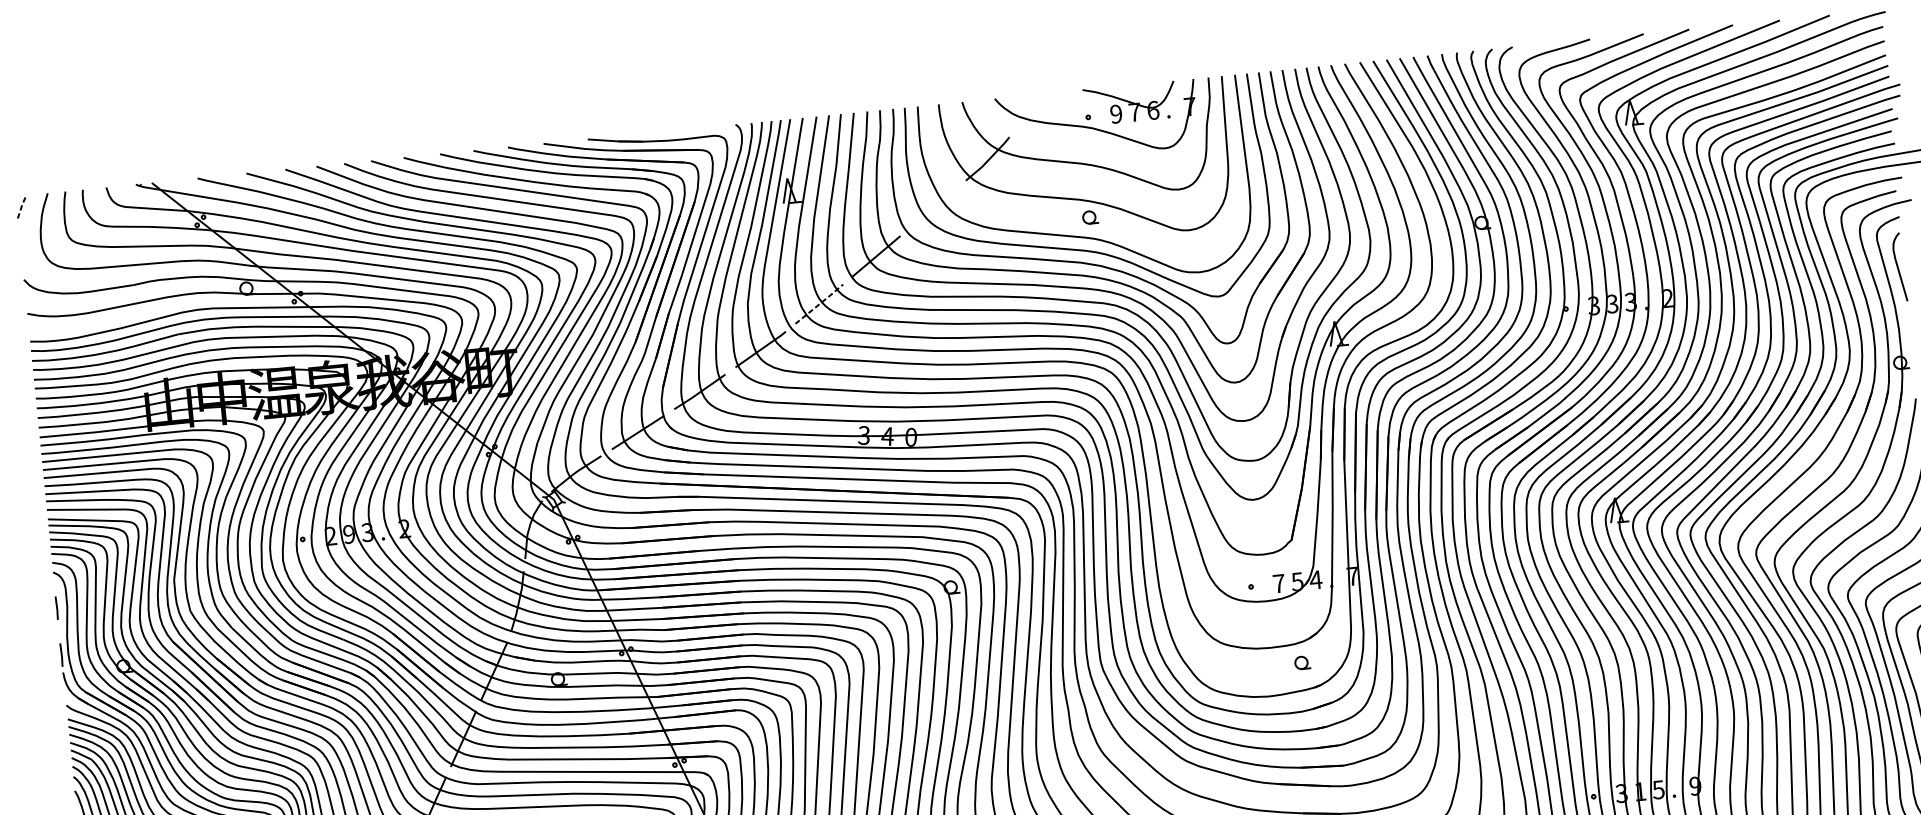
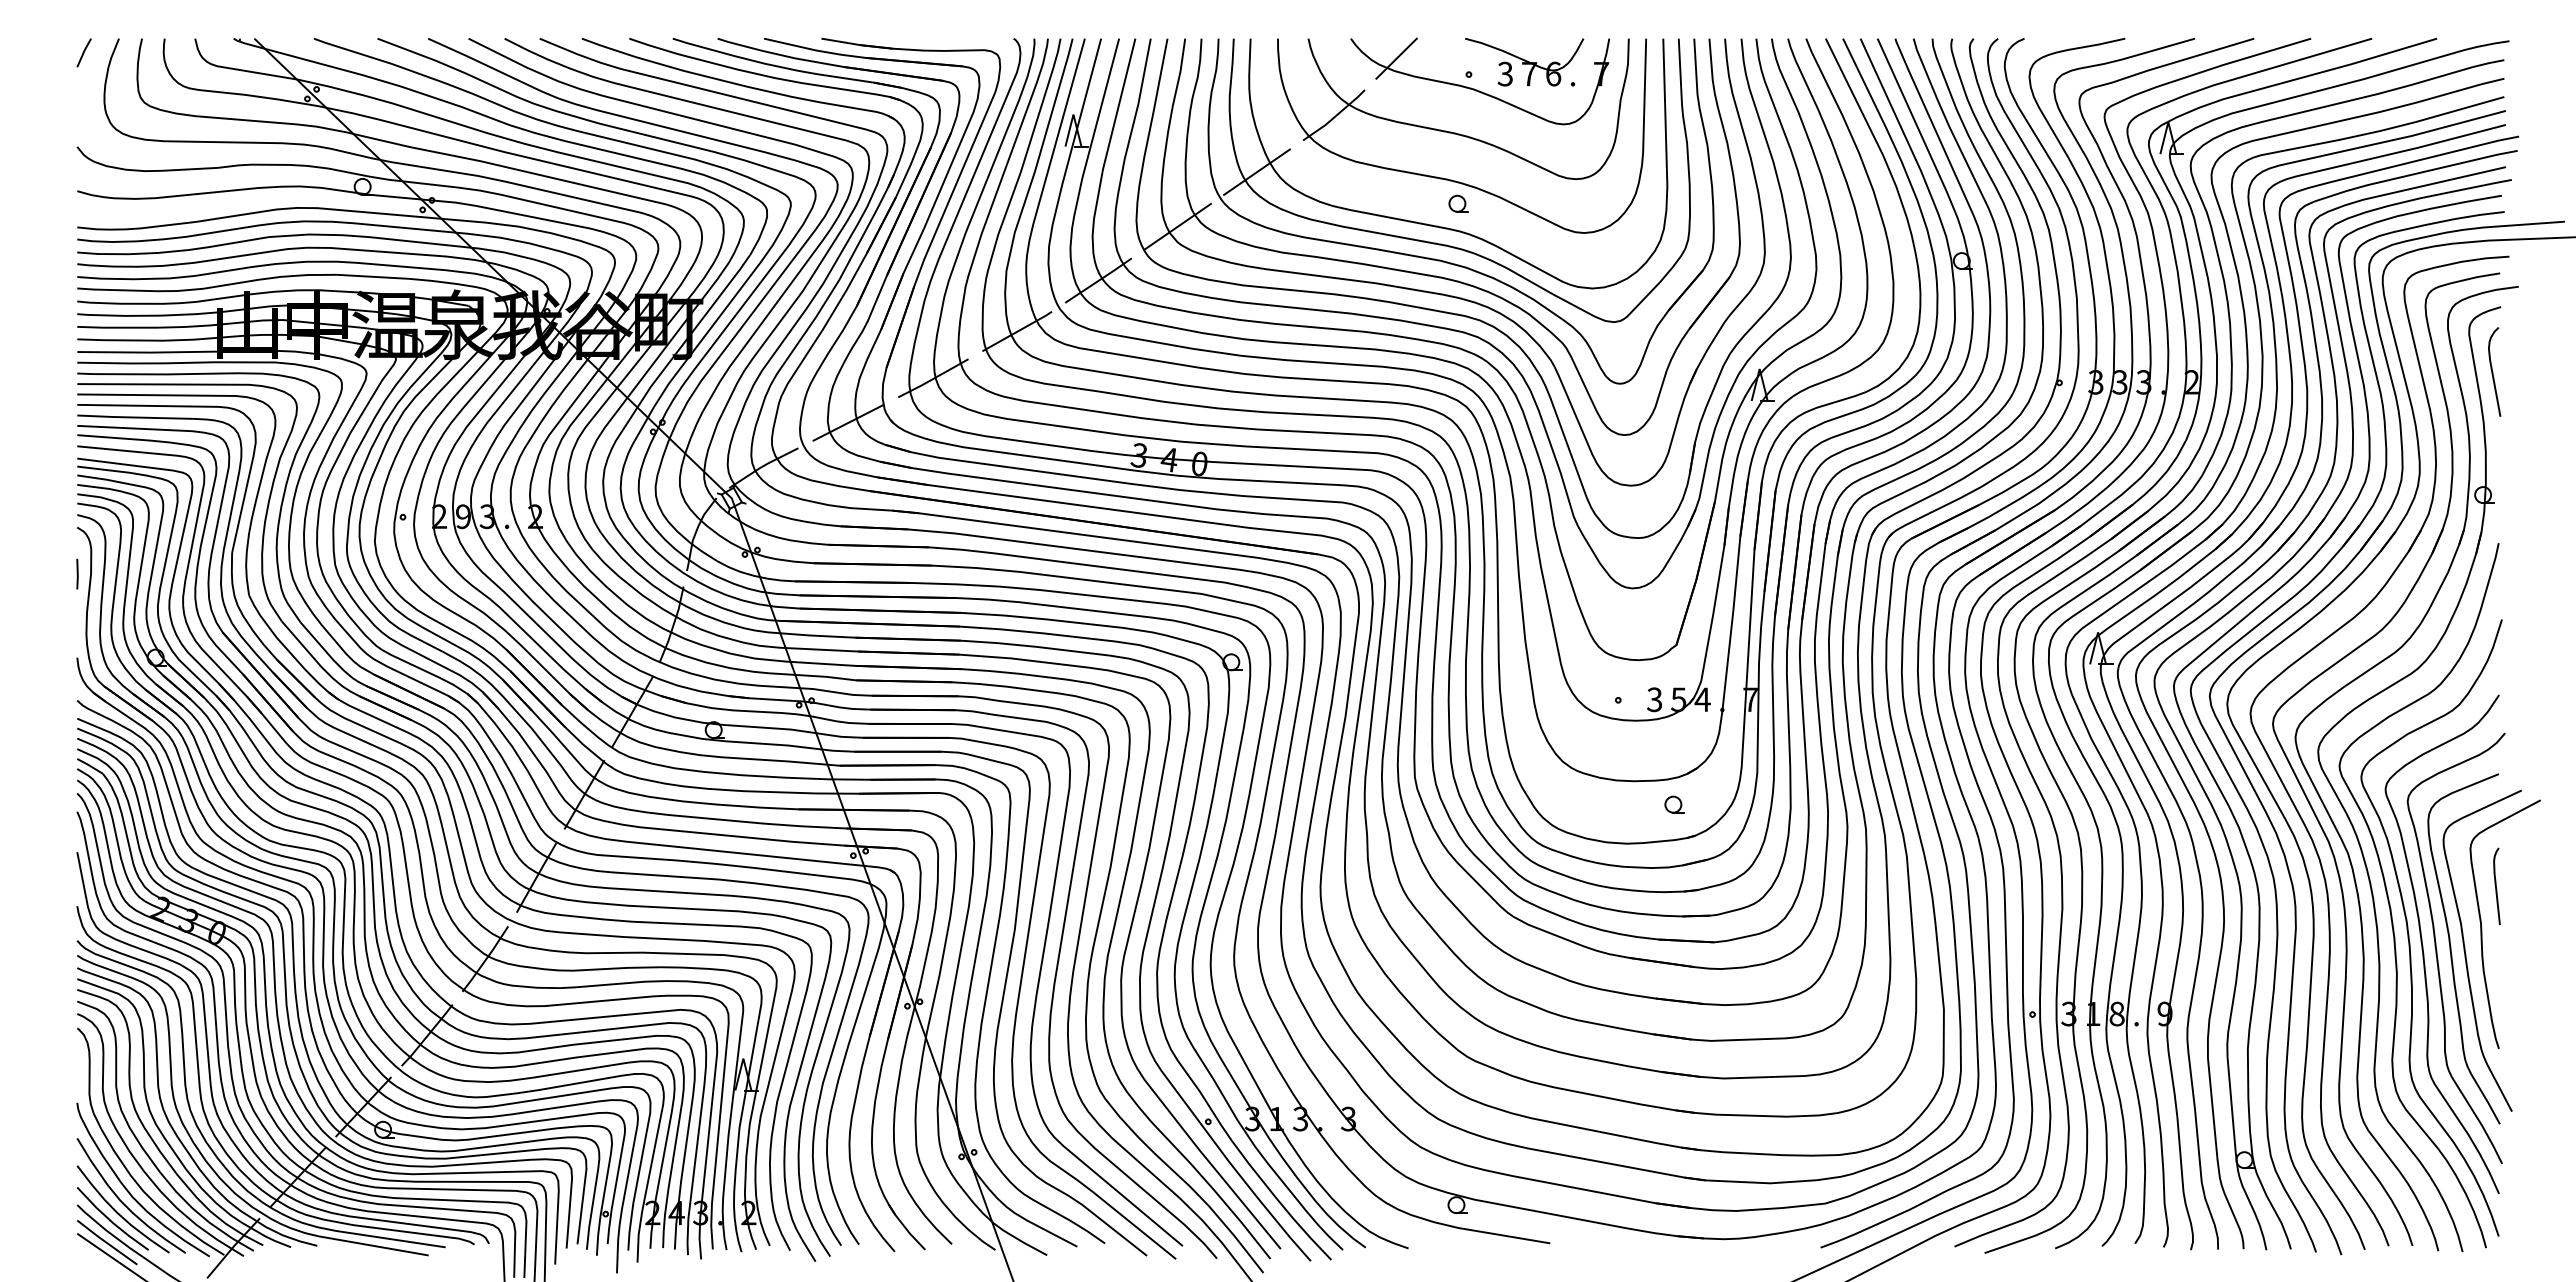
line: (1031, 110) -> (1396, 58), added
text: (1115, 114) -> (1504, 74), 9 -> 3
line: (21, 205) -> (83, 51), dashed -> solid
line: (932, 208) -> (1256, 171), added
line: (820, 304) -> (1099, 280), dashed -> solid
text: (1278, 583) -> (1654, 699), 7 -> 3
line: (61, 654) -> (77, 634), removed
text: (1658, 789) -> (2116, 1013), 5 -> 8

